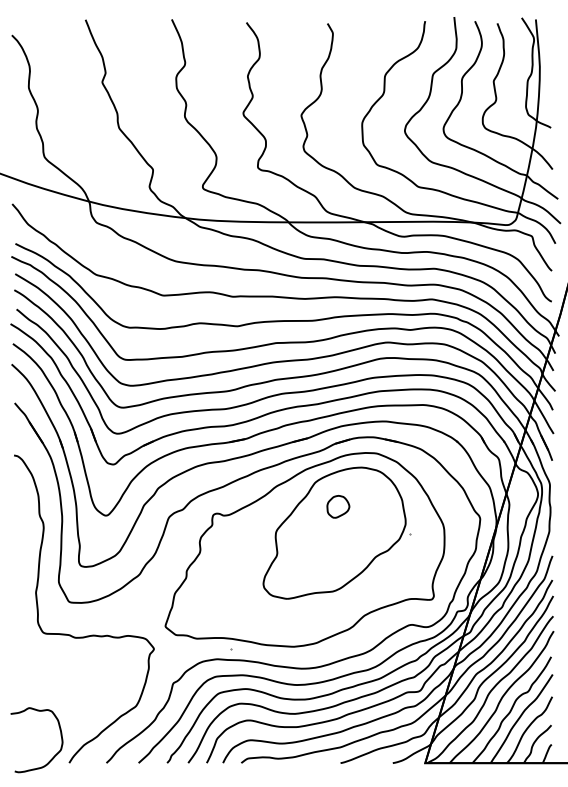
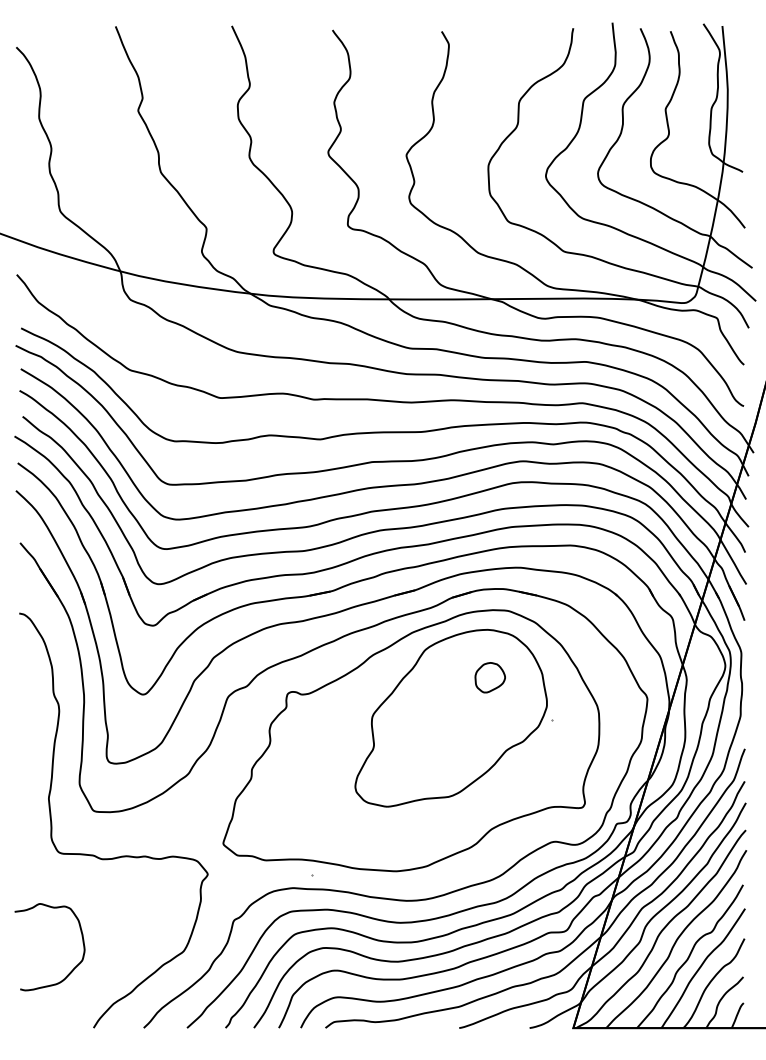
part: (337, 506) -> (489, 677), moved
curve: (53, 756) -> (72, 969), moved

